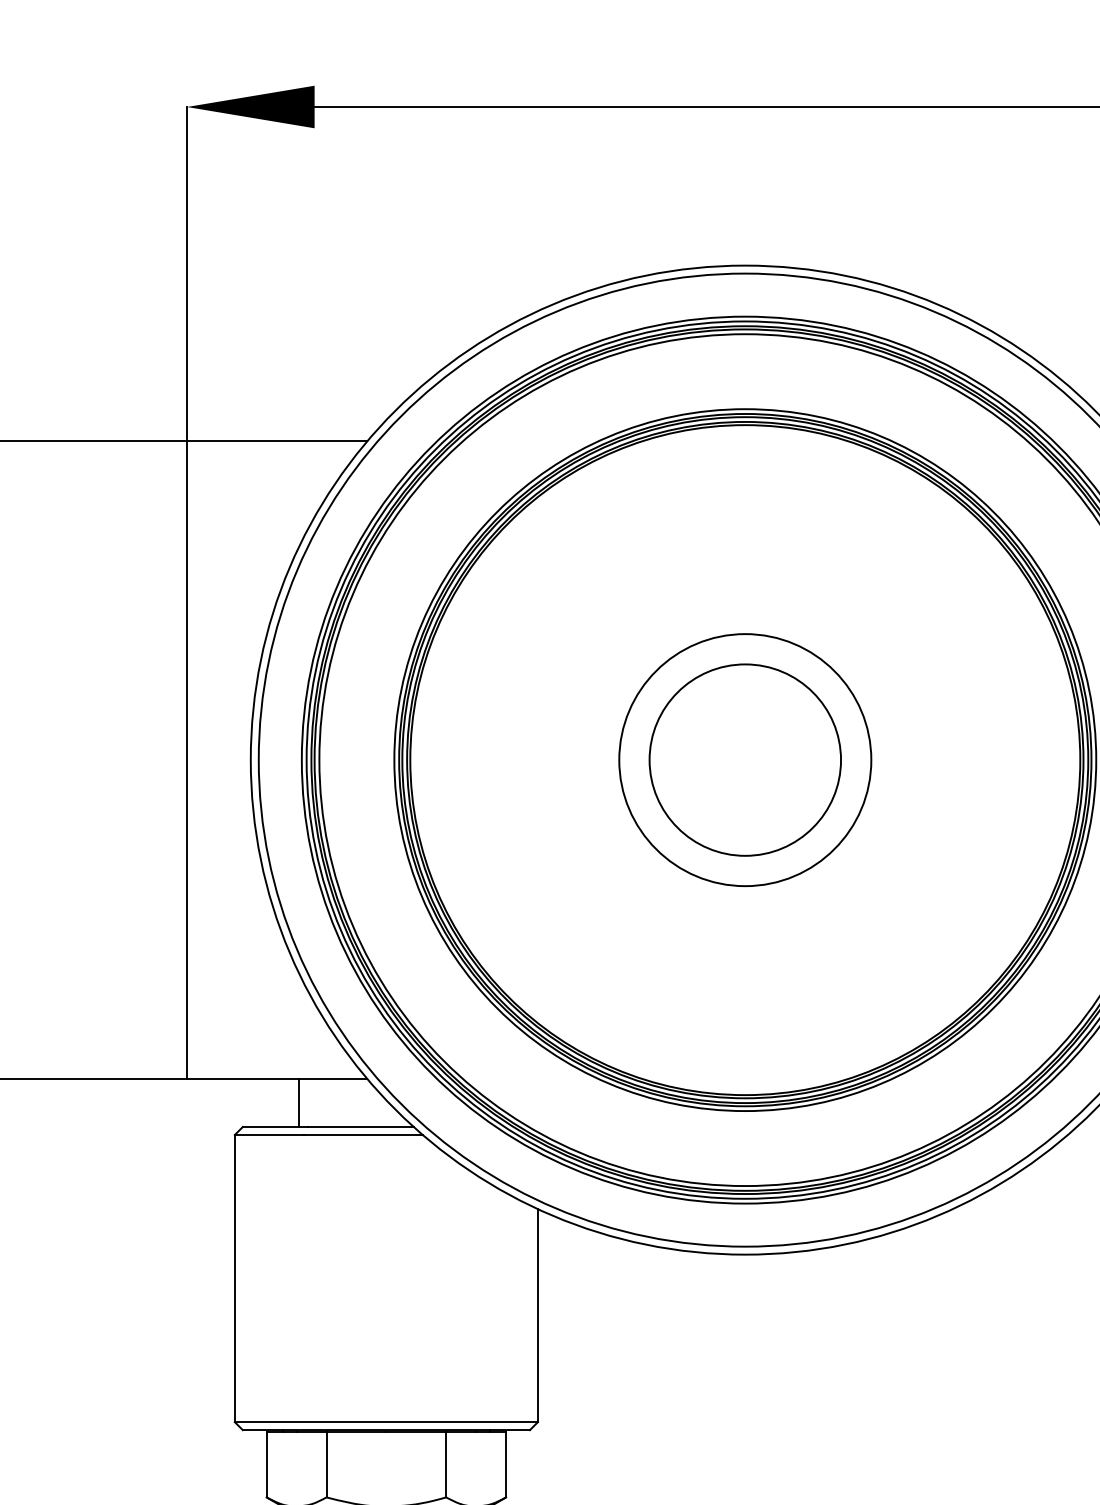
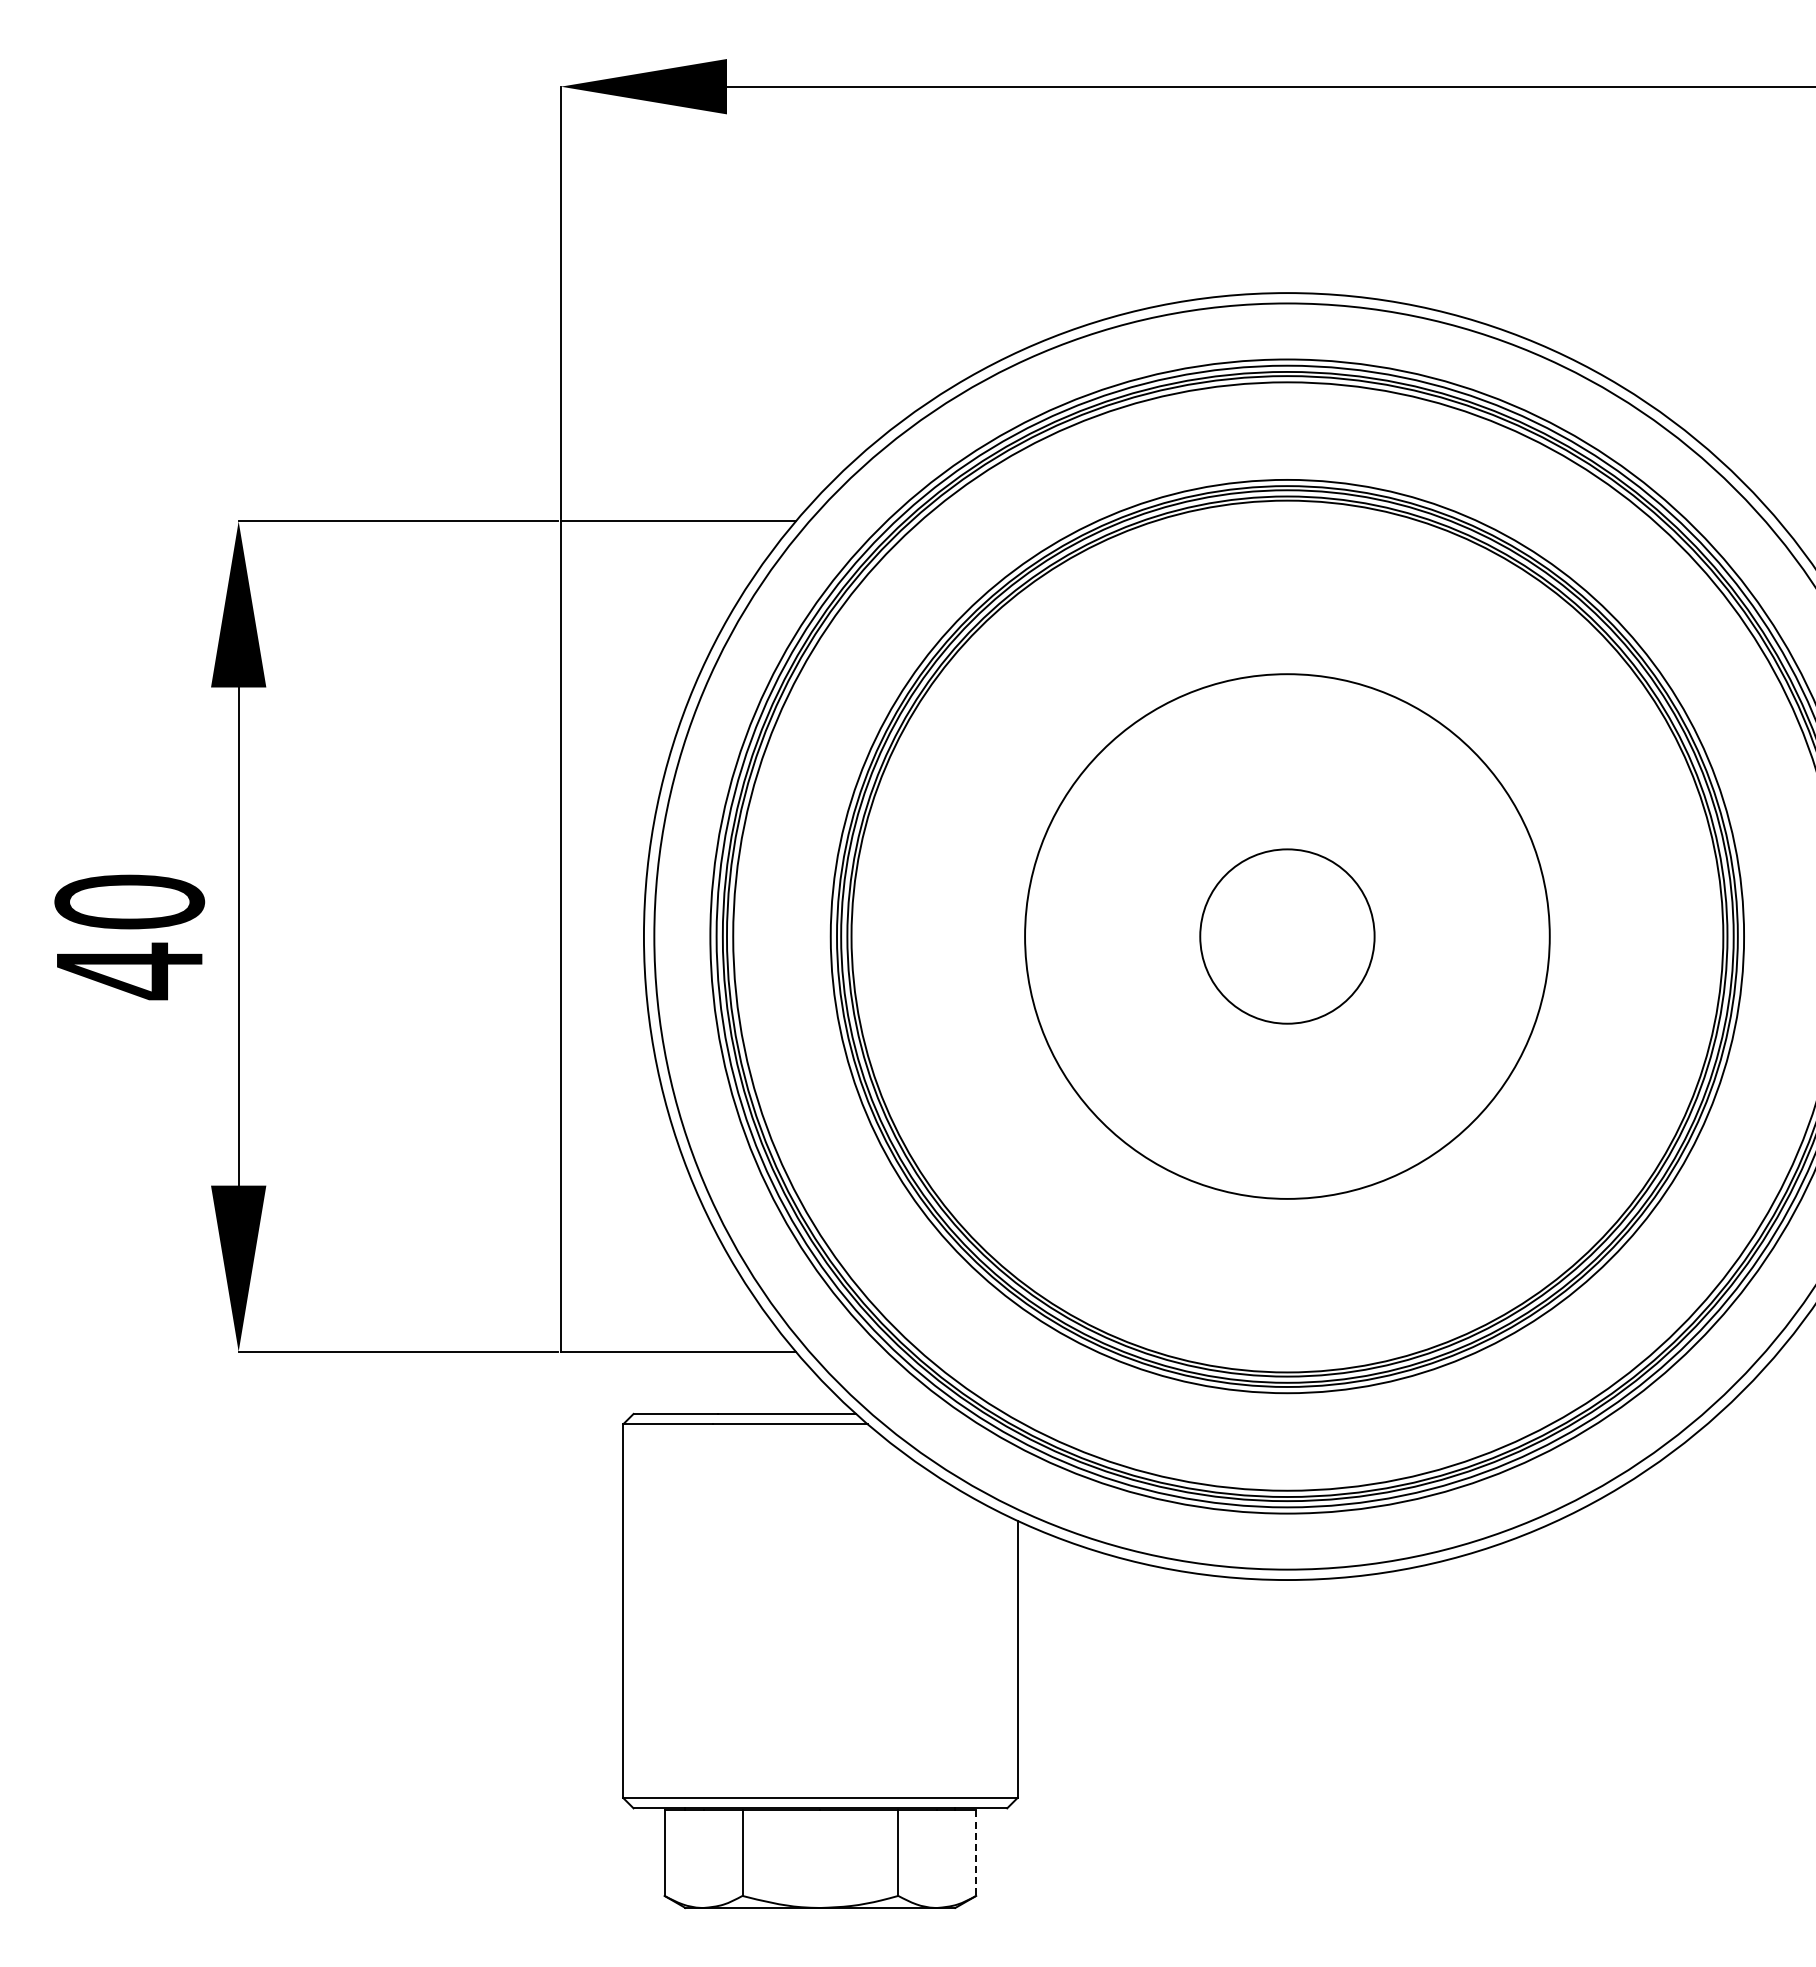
circle: (744, 760) -> (1286, 936), size x0.7
circle: (745, 760) -> (1287, 936), size x1.6
line: (298, 1102) -> (706, 1382), removed
line: (506, 1464) -> (976, 1853), solid -> dashed

